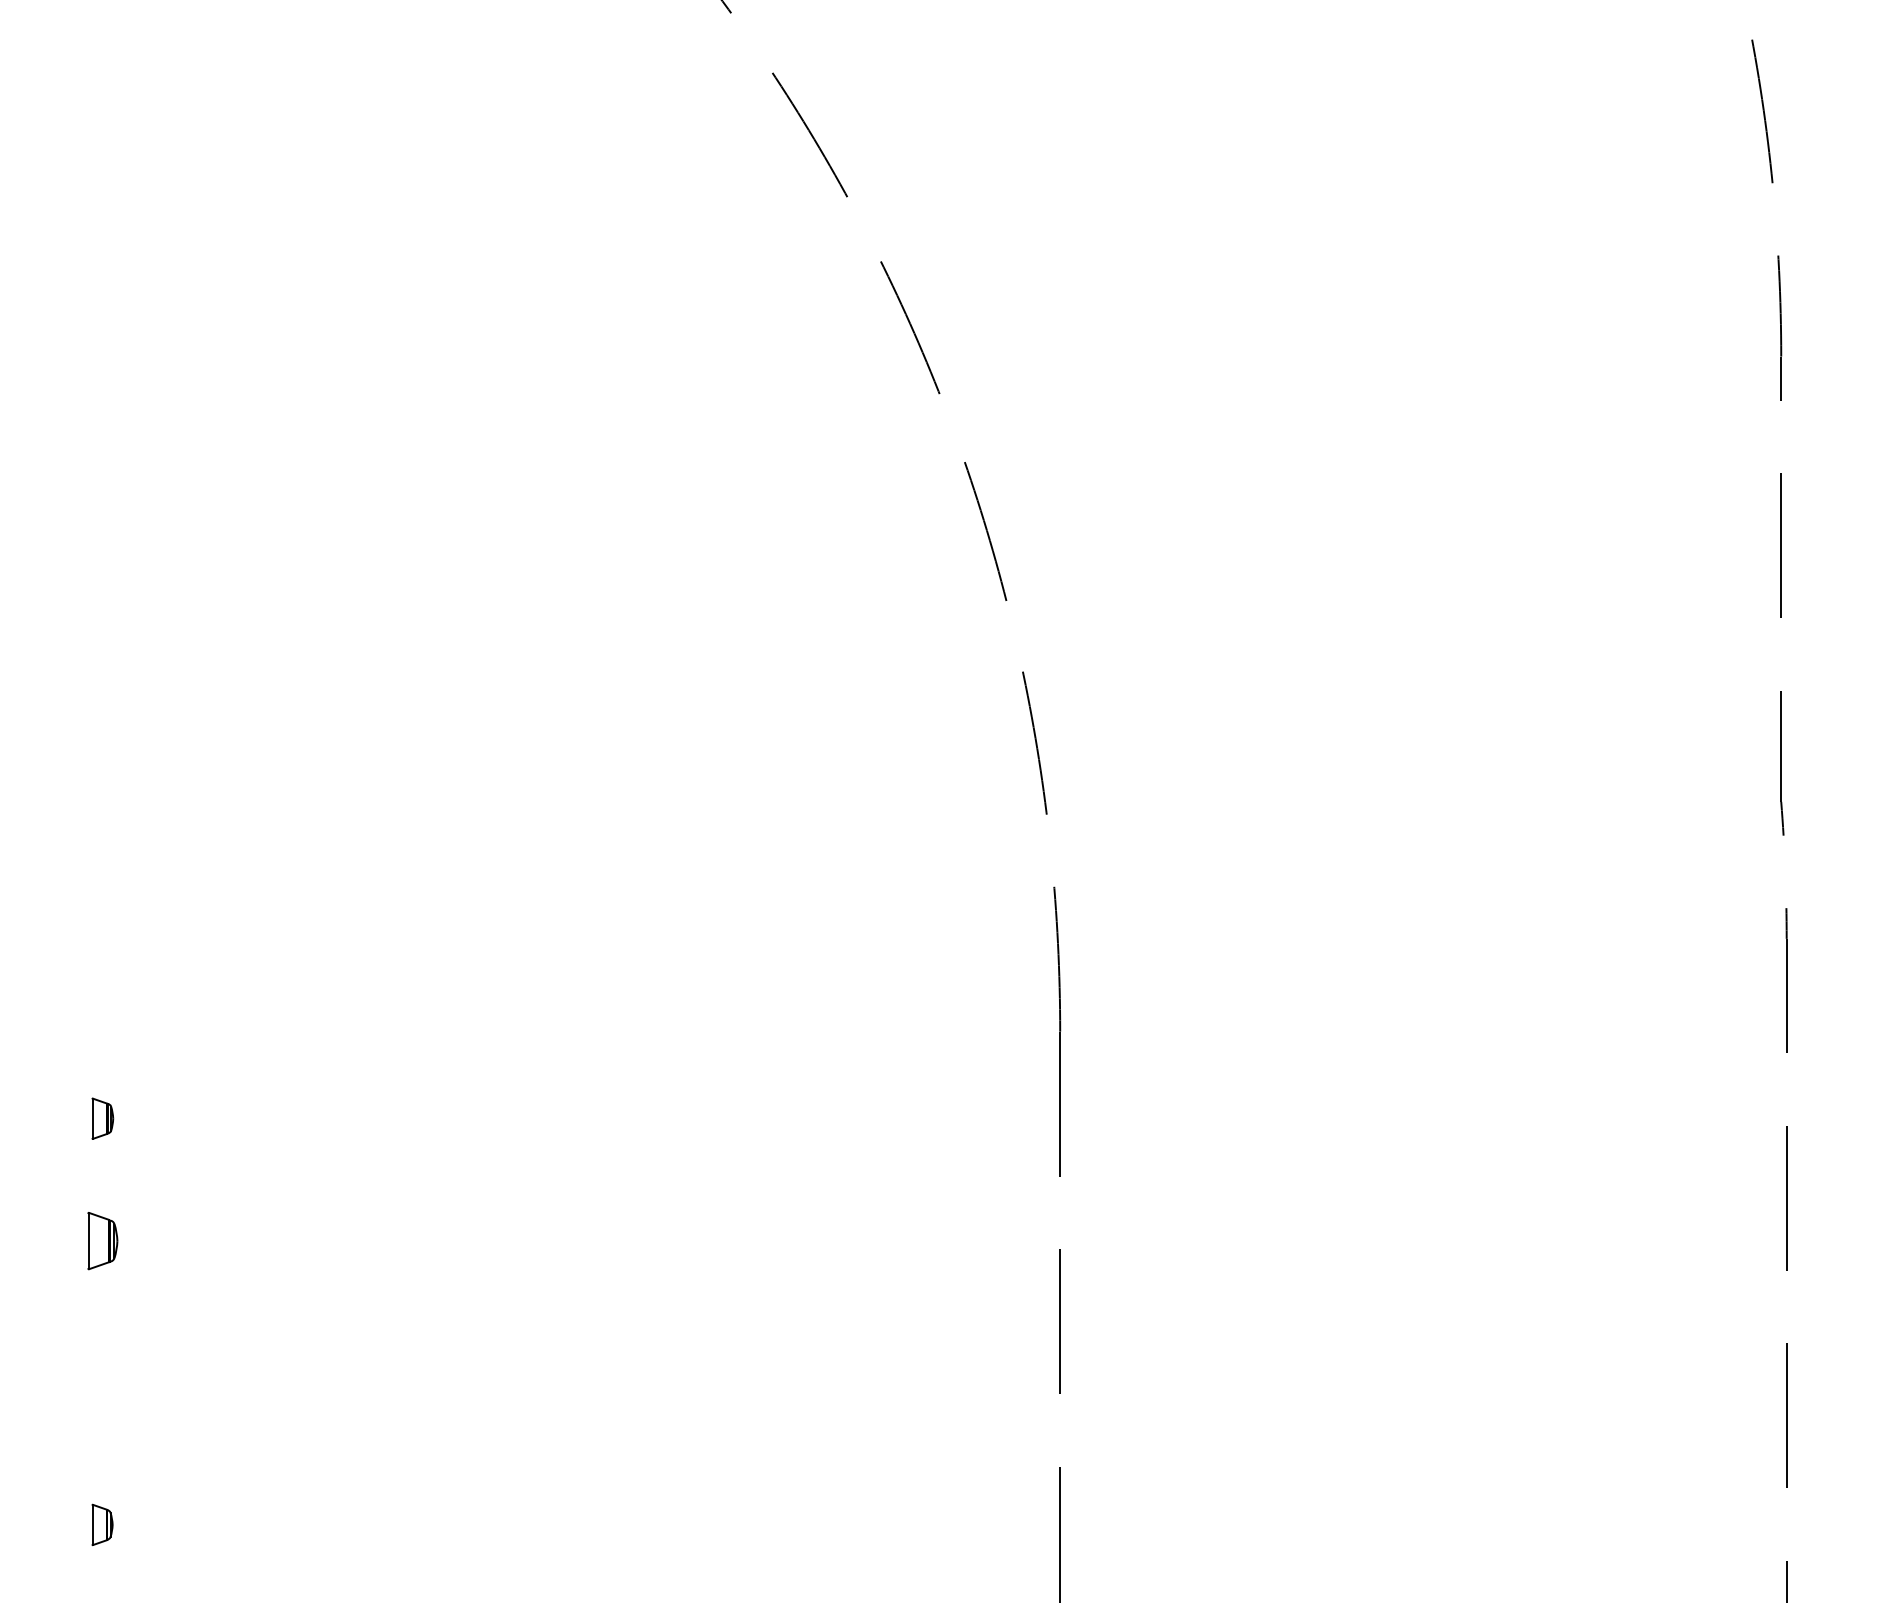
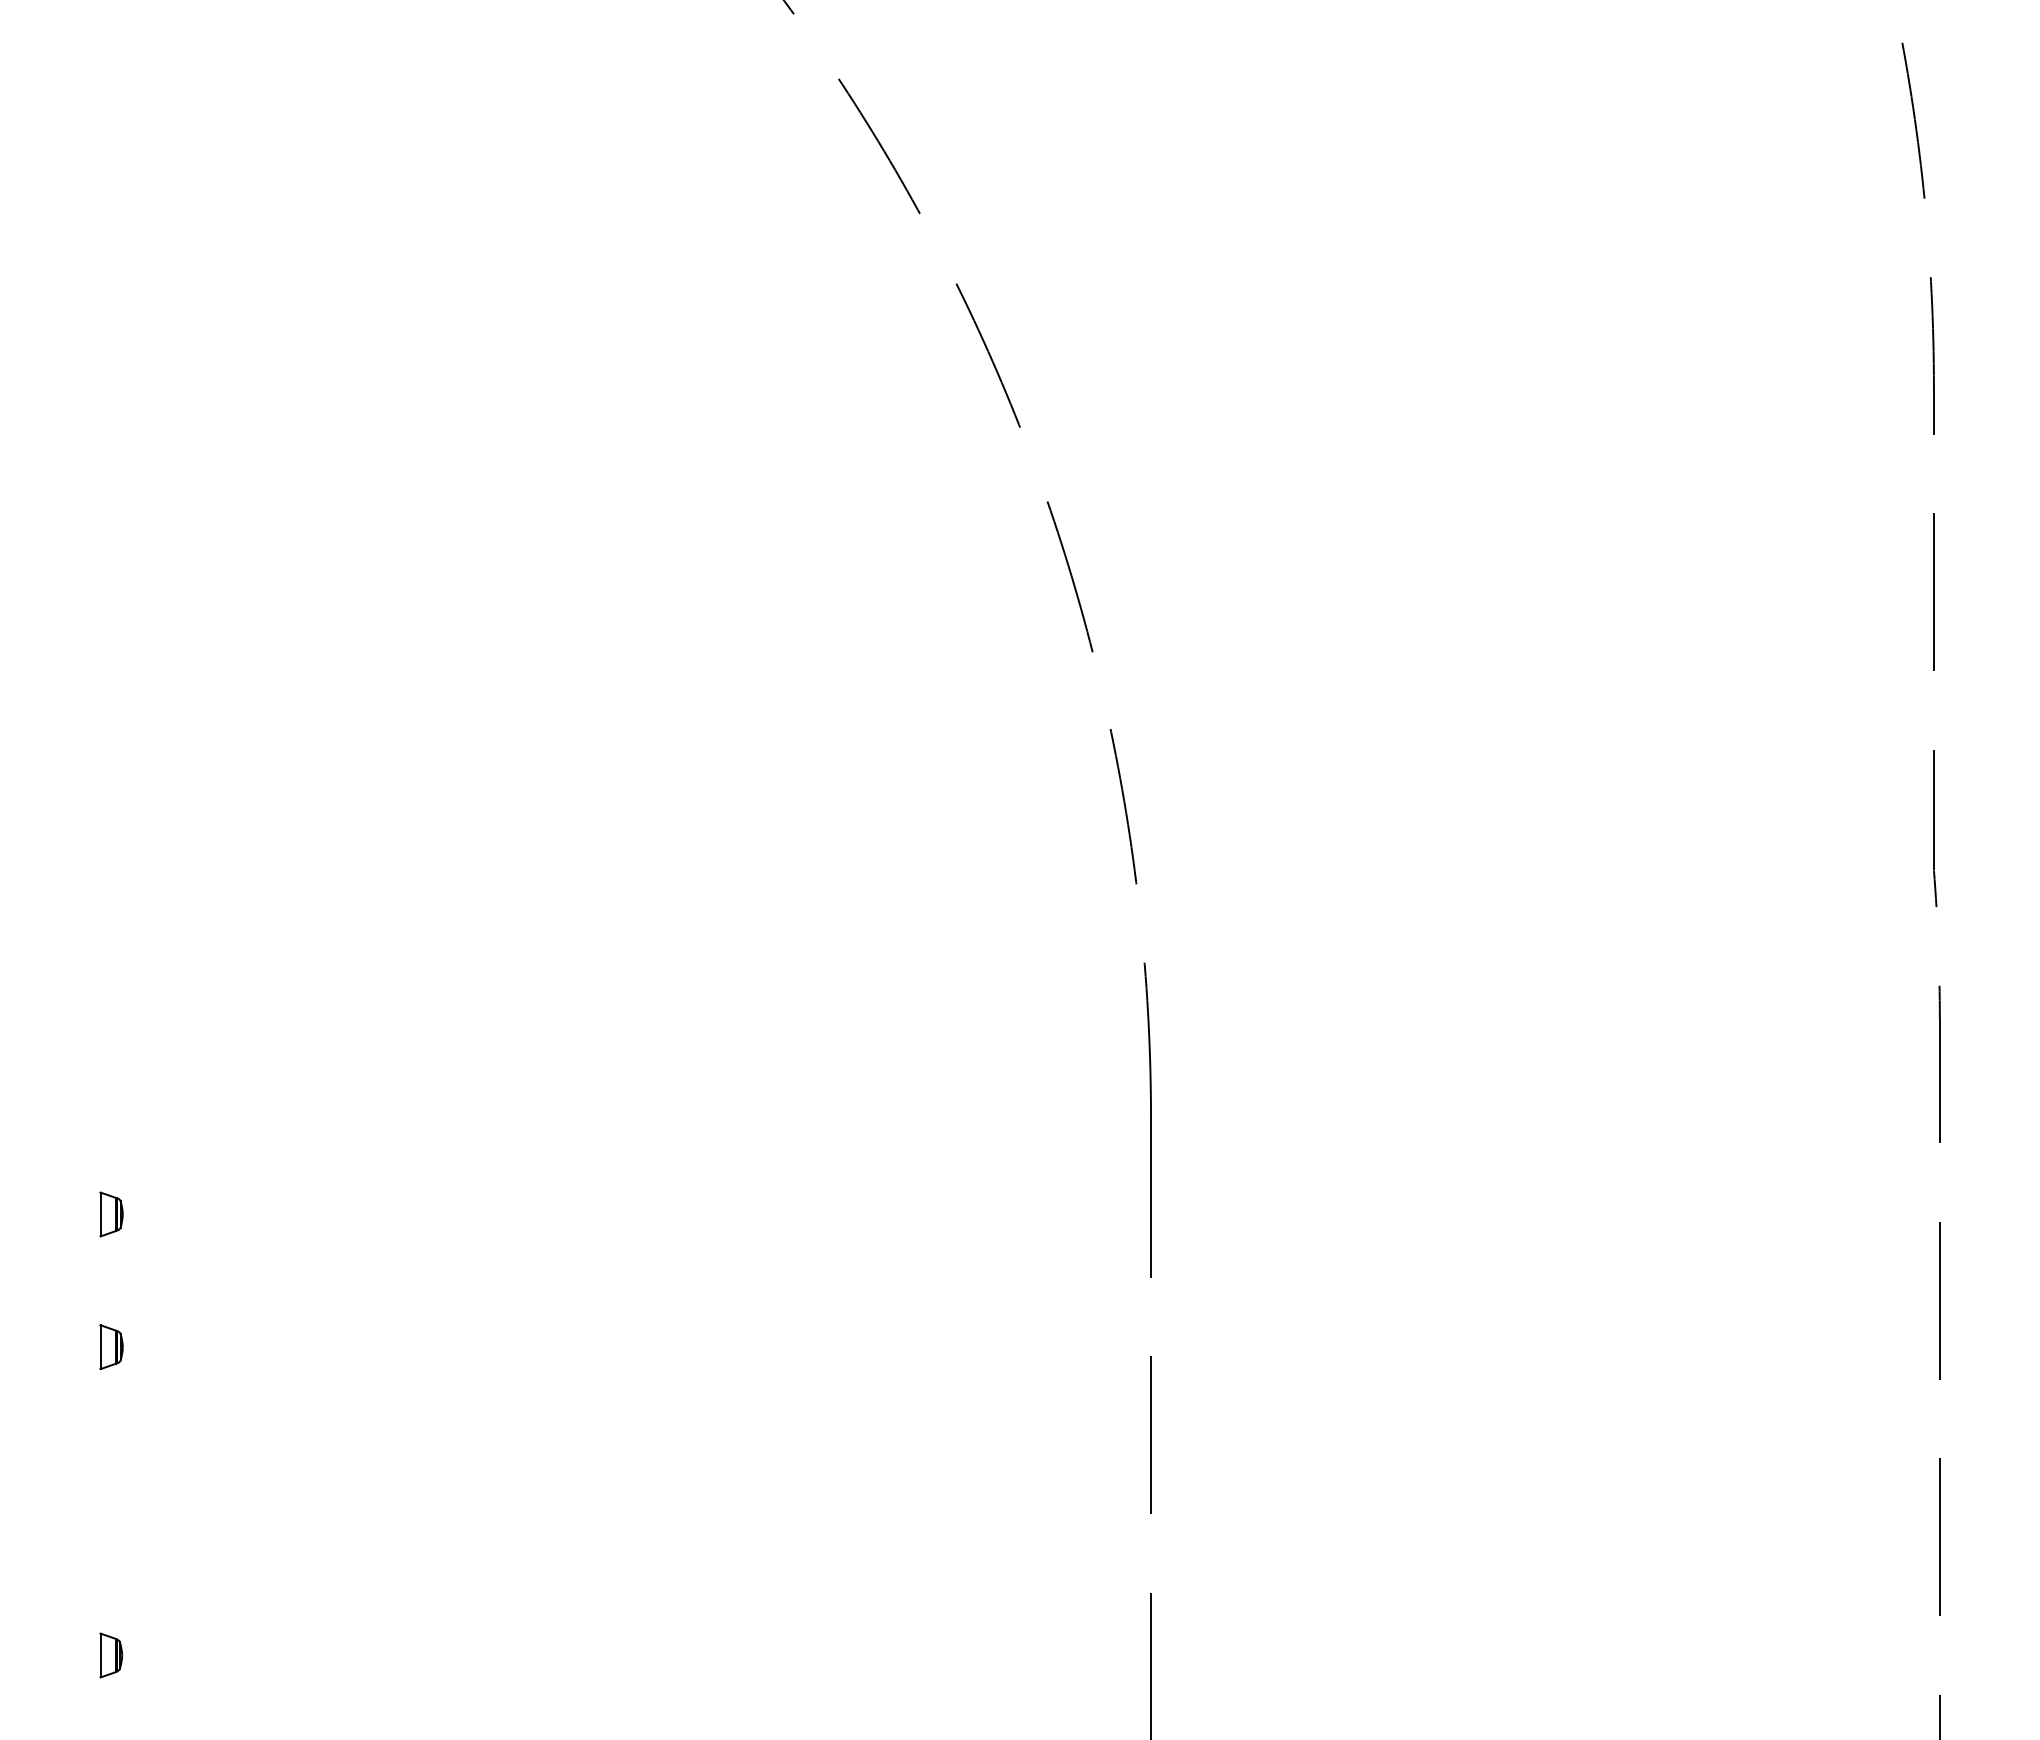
part: (102, 1240) -> (111, 1346), size x0.71

